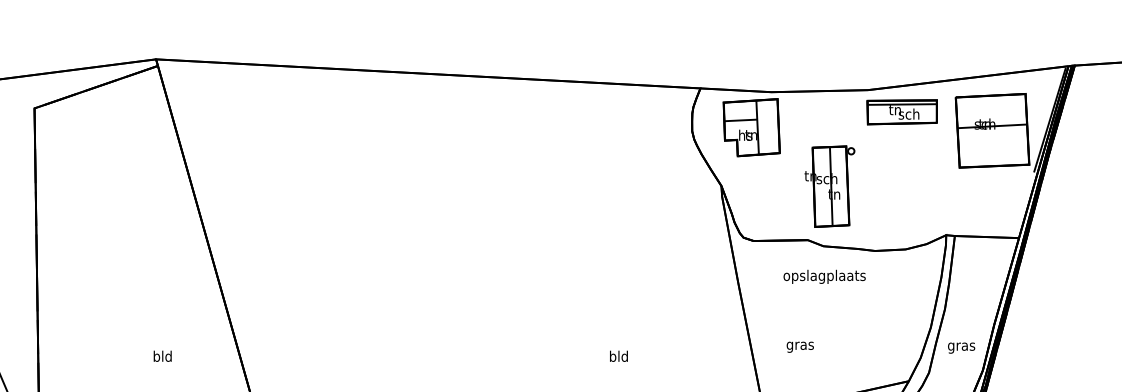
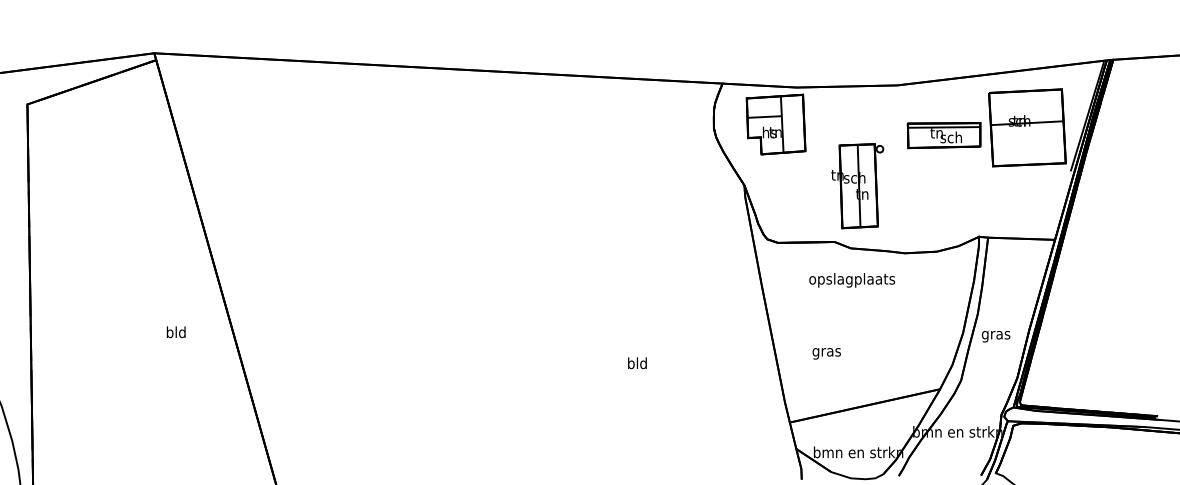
part: (901, 112) -> (943, 135), moved
text: (960, 347) -> (995, 336), moved
text: (162, 356) -> (175, 332), moved

